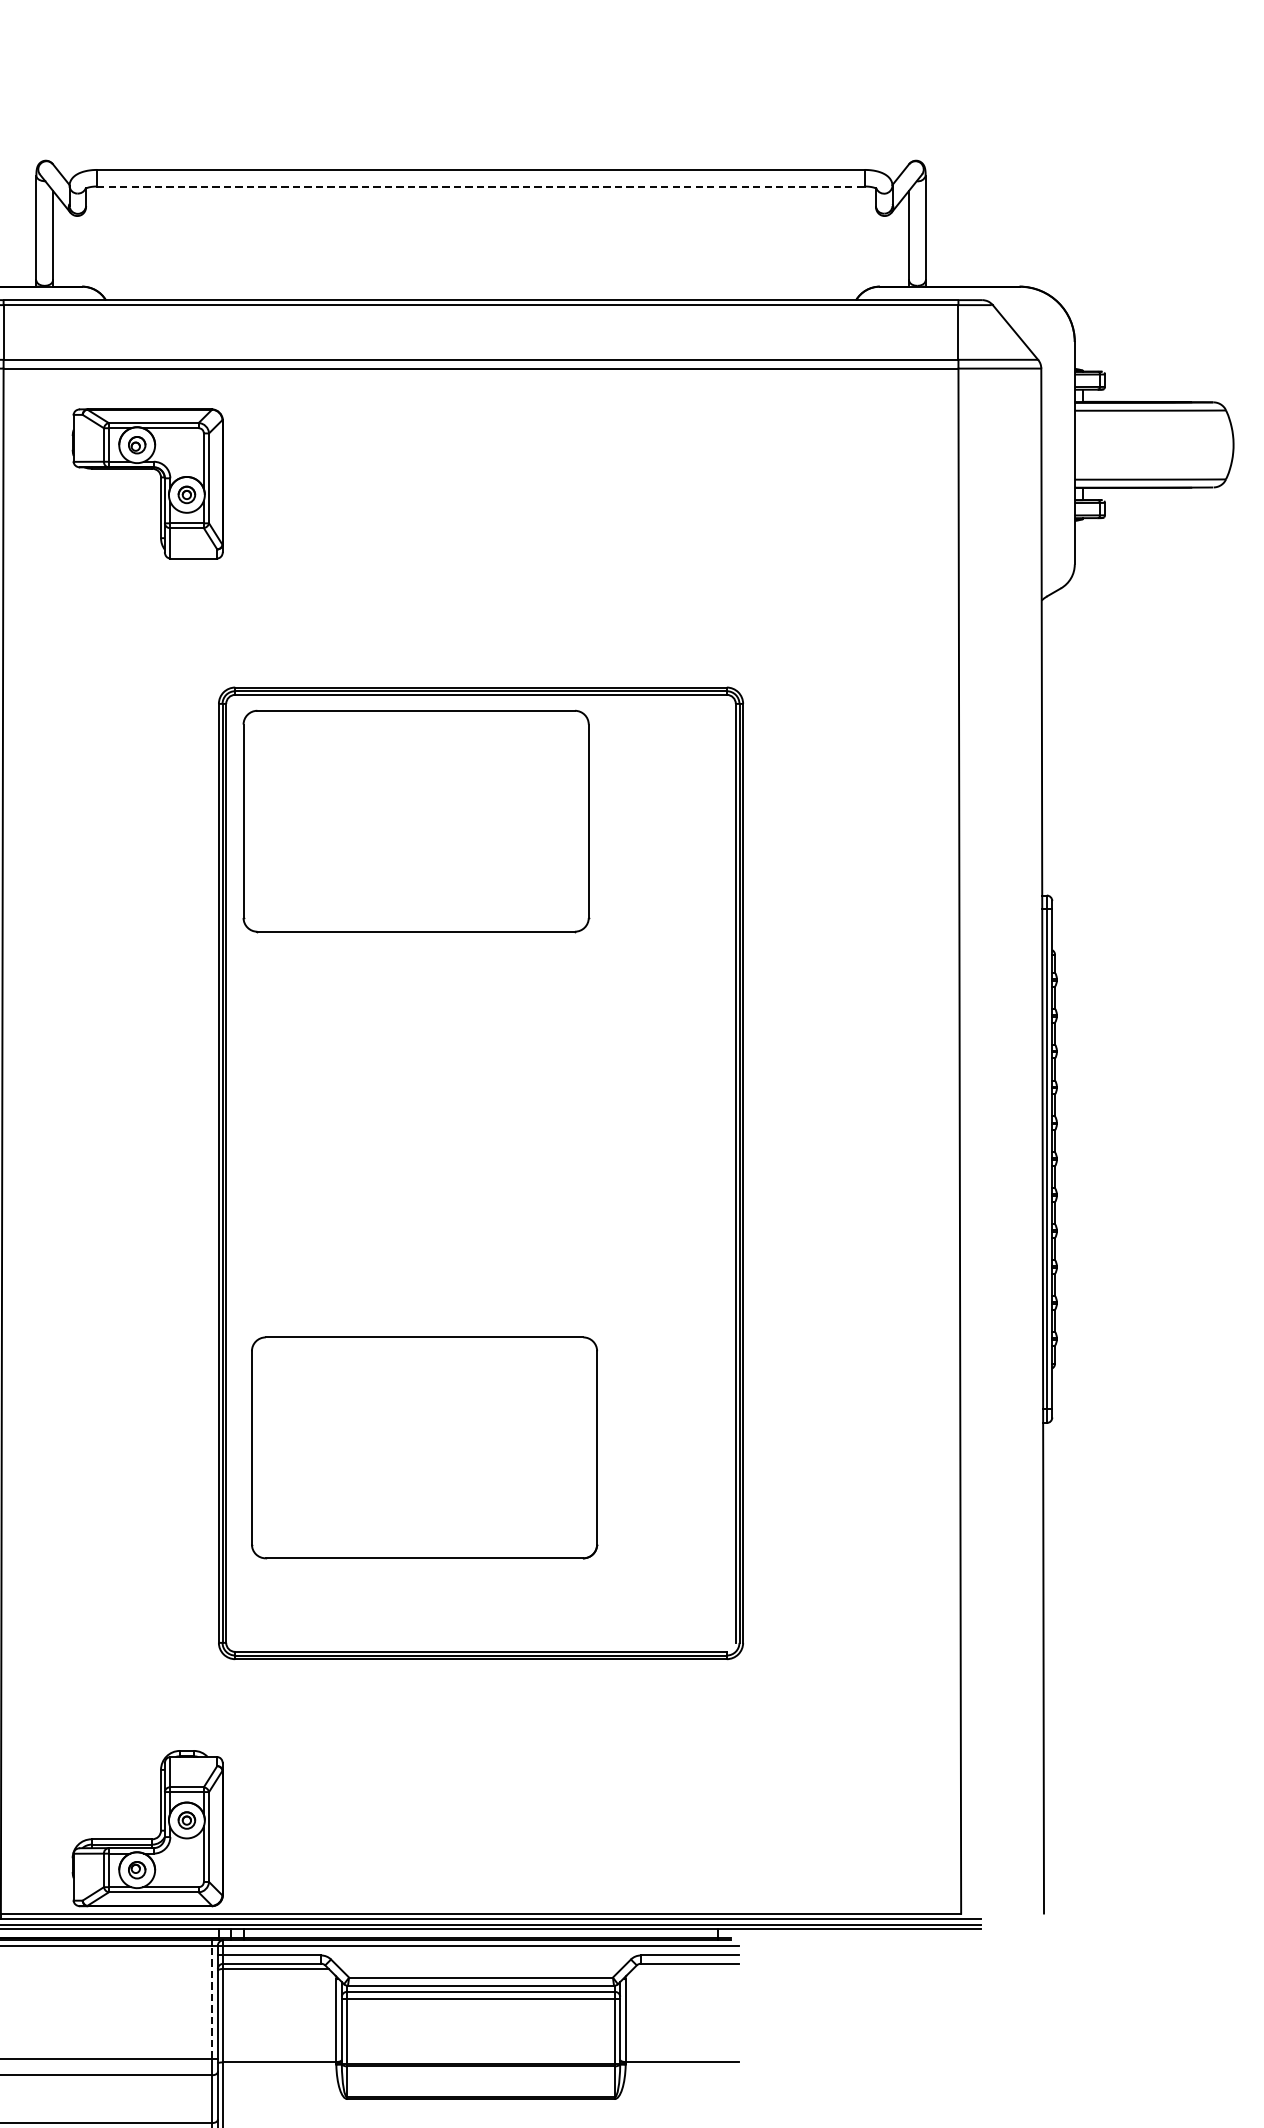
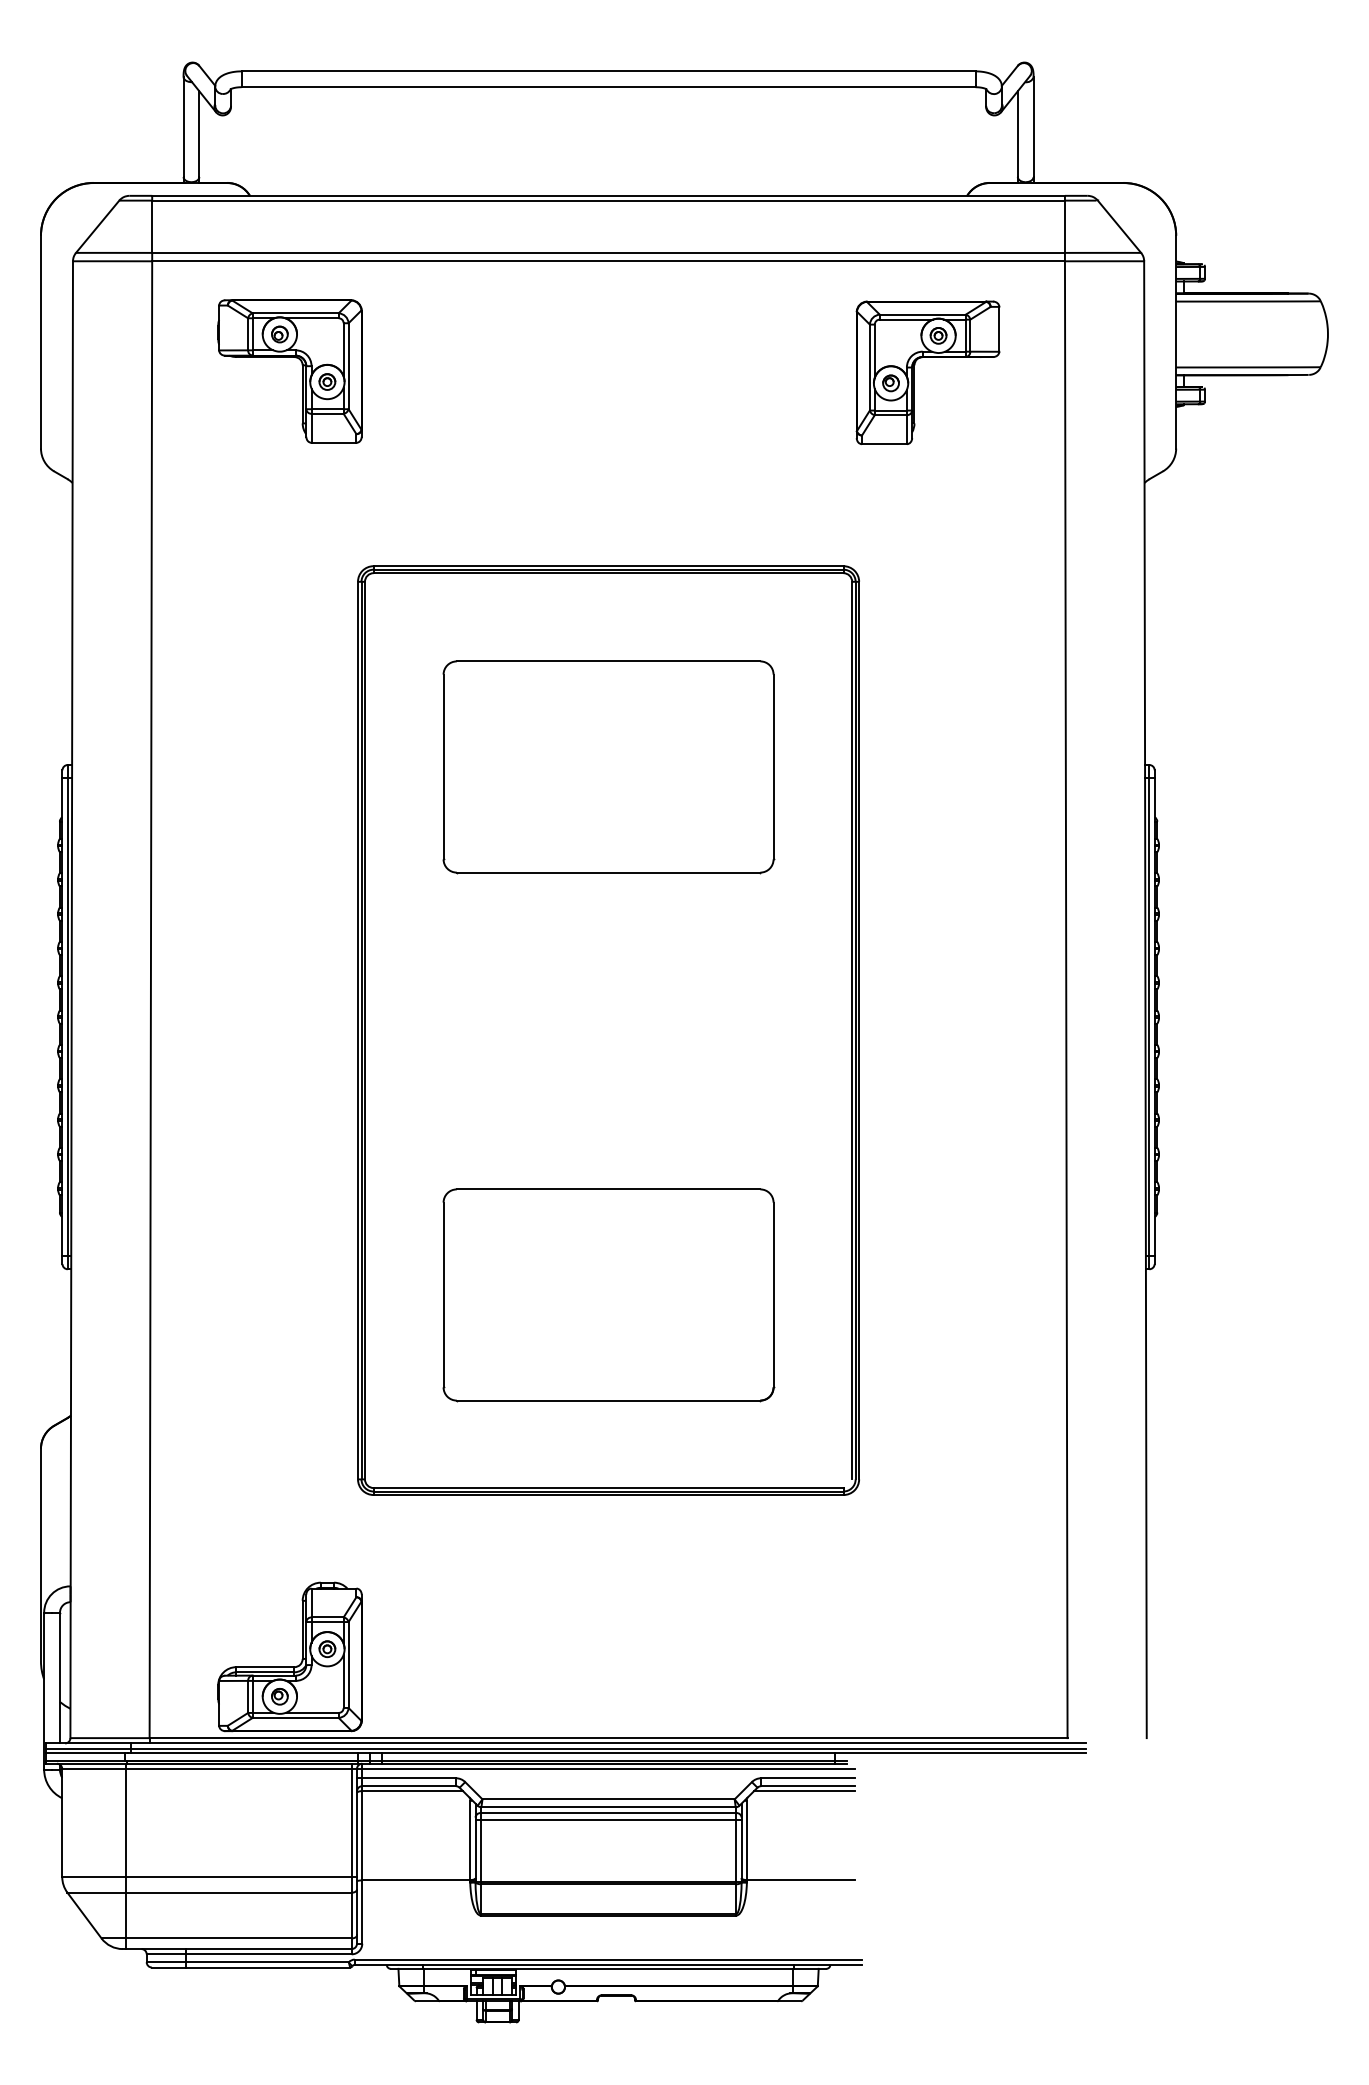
line: (480, 186) -> (608, 87), dashed -> solid
part: (801, 484) -> (914, 372), added
part: (416, 821) -> (608, 767), moved
part: (424, 1448) -> (608, 1295), moved
line: (685, 1969) -> (804, 1791), added
line: (212, 2001) -> (351, 1822), dashed -> solid

